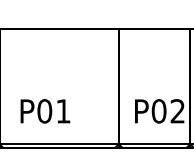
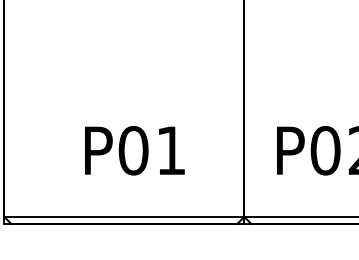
text: (45, 111) -> (135, 151), moved

